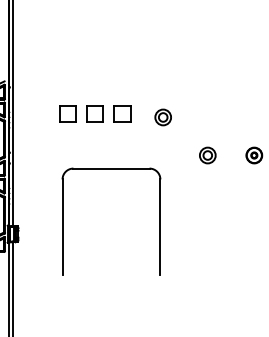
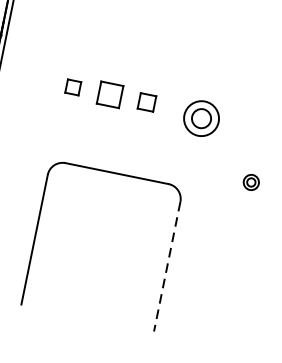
part: (67, 113) -> (72, 86), size x0.6
part: (122, 113) -> (147, 102), size x0.7
part: (162, 117) -> (200, 118), size x1.6
part: (207, 155) -> (250, 182), size x0.7
line: (160, 227) -> (167, 266), solid -> dashed

